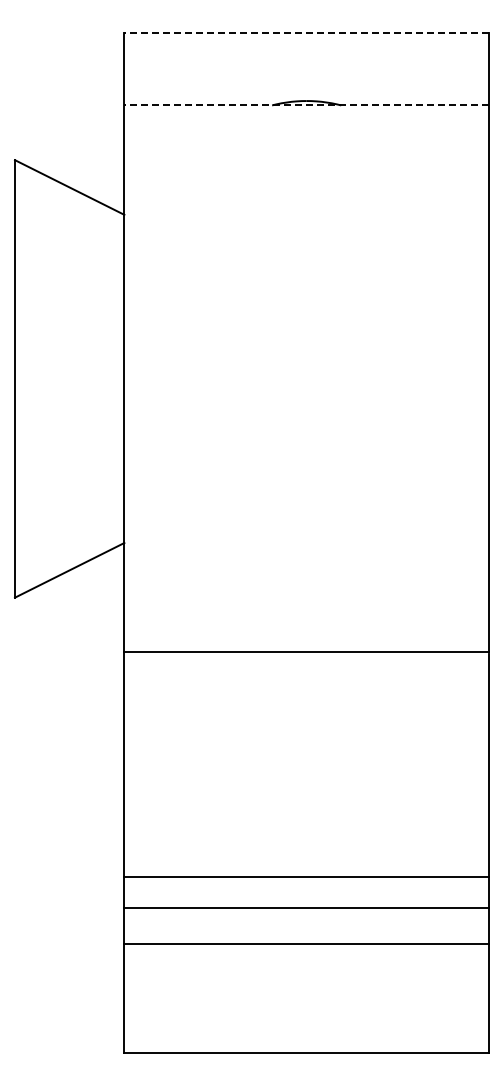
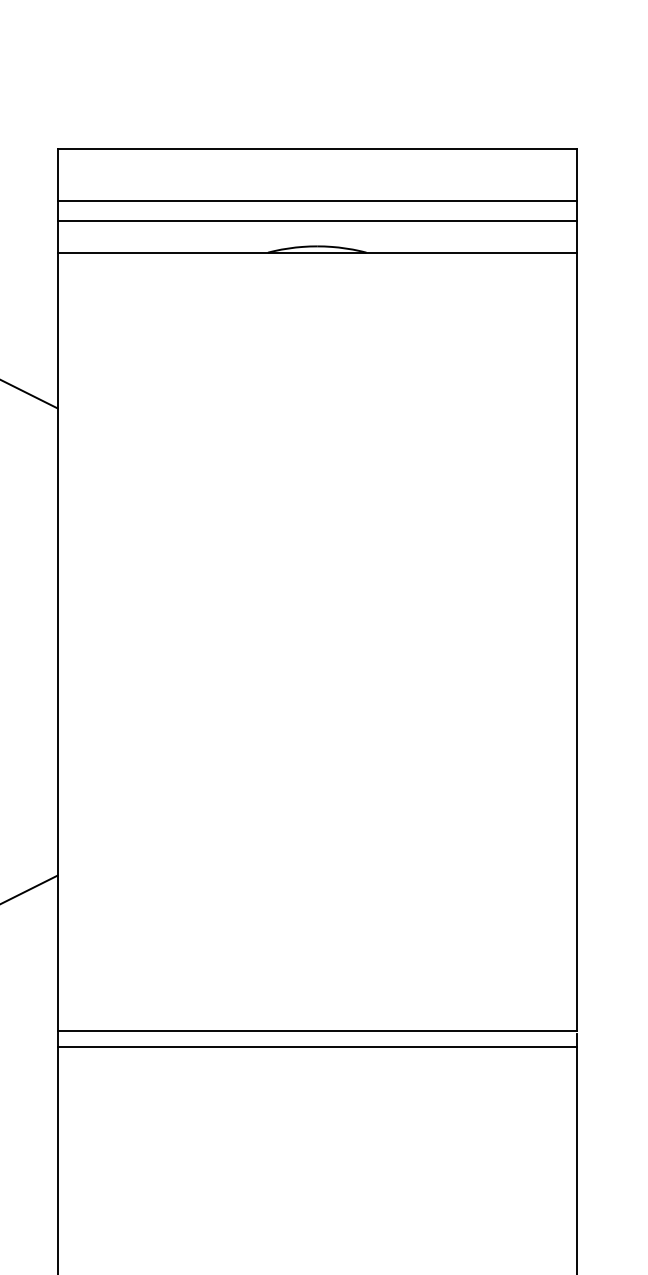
line: (306, 32) -> (316, 148), dashed -> solid
line: (306, 69) -> (316, 201), added
line: (306, 83) -> (316, 221), added
line: (306, 105) -> (316, 252), dashed -> solid
line: (306, 663) -> (316, 1047), added

